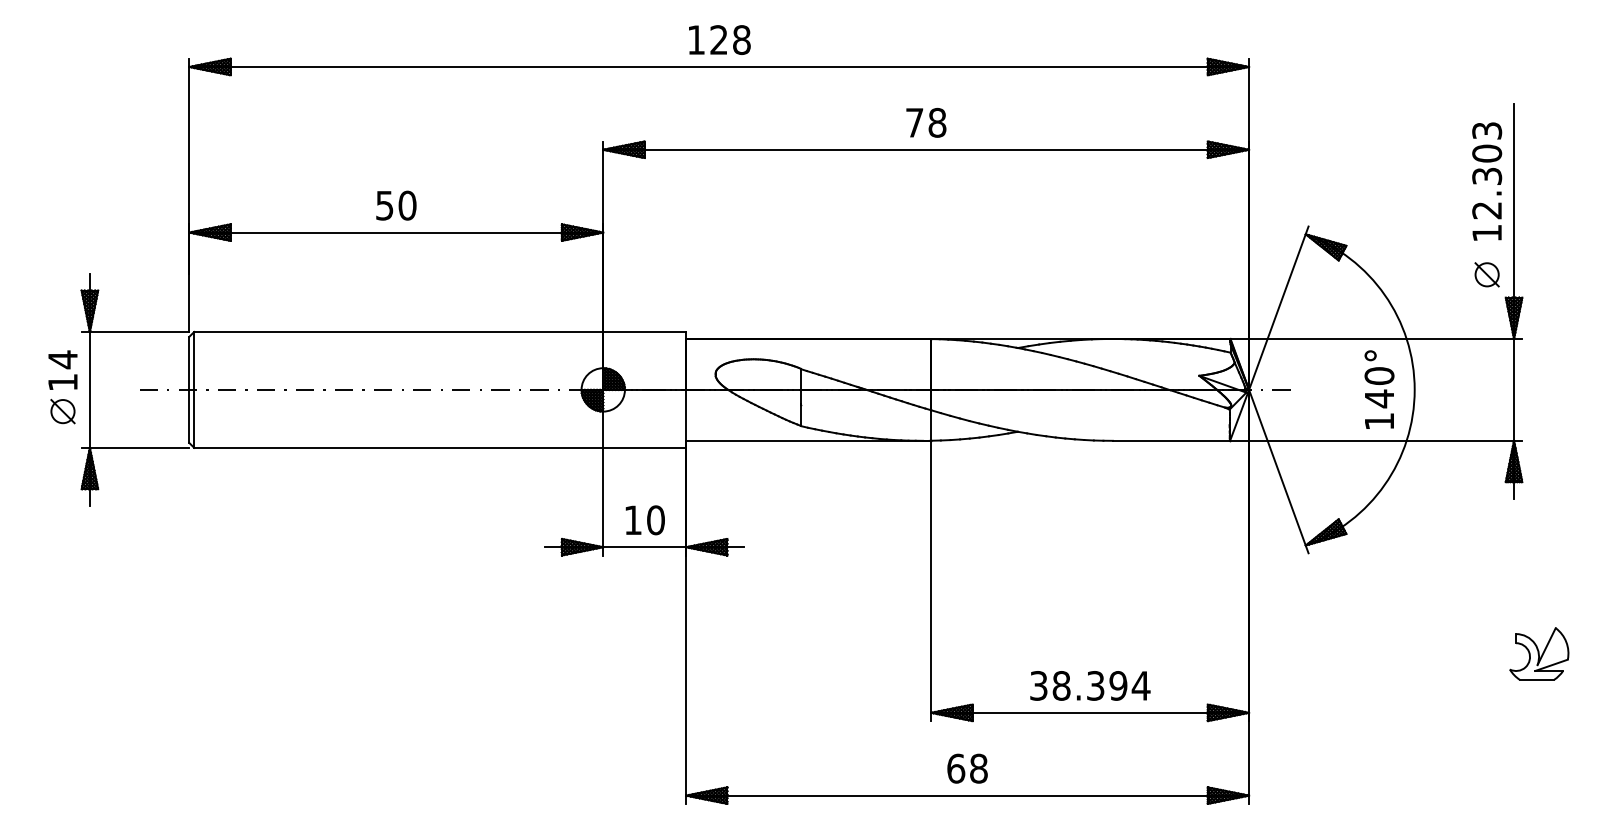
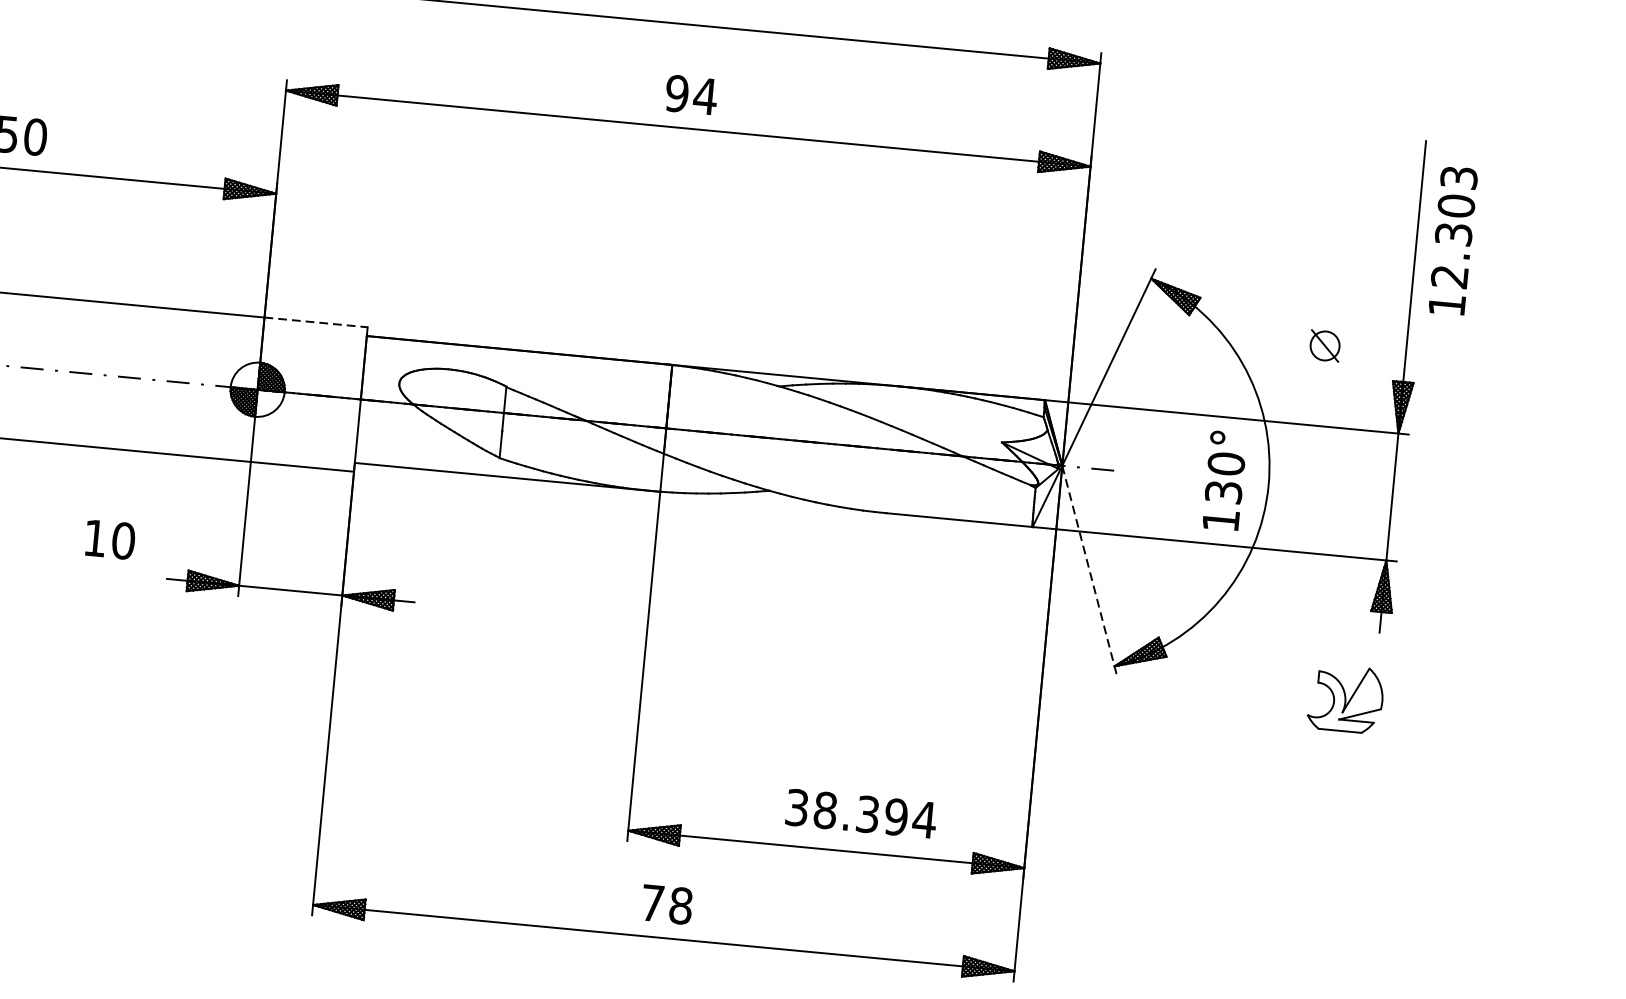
text: (925, 122) -> (690, 94), 78 -> 94
text: (1487, 181) -> (1453, 240), moved
part: (1486, 274) -> (1324, 345), moved
line: (645, 331) -> (317, 321), solid -> dashed
text: (1379, 398) -> (1223, 491), 140° -> 130°
line: (1278, 471) -> (1089, 570), solid -> dashed
text: (644, 520) -> (109, 539), moved
part: (1539, 653) -> (1346, 698), moved
text: (1090, 685) -> (861, 813), moved
text: (956, 768) -> (653, 903), 68 -> 78

